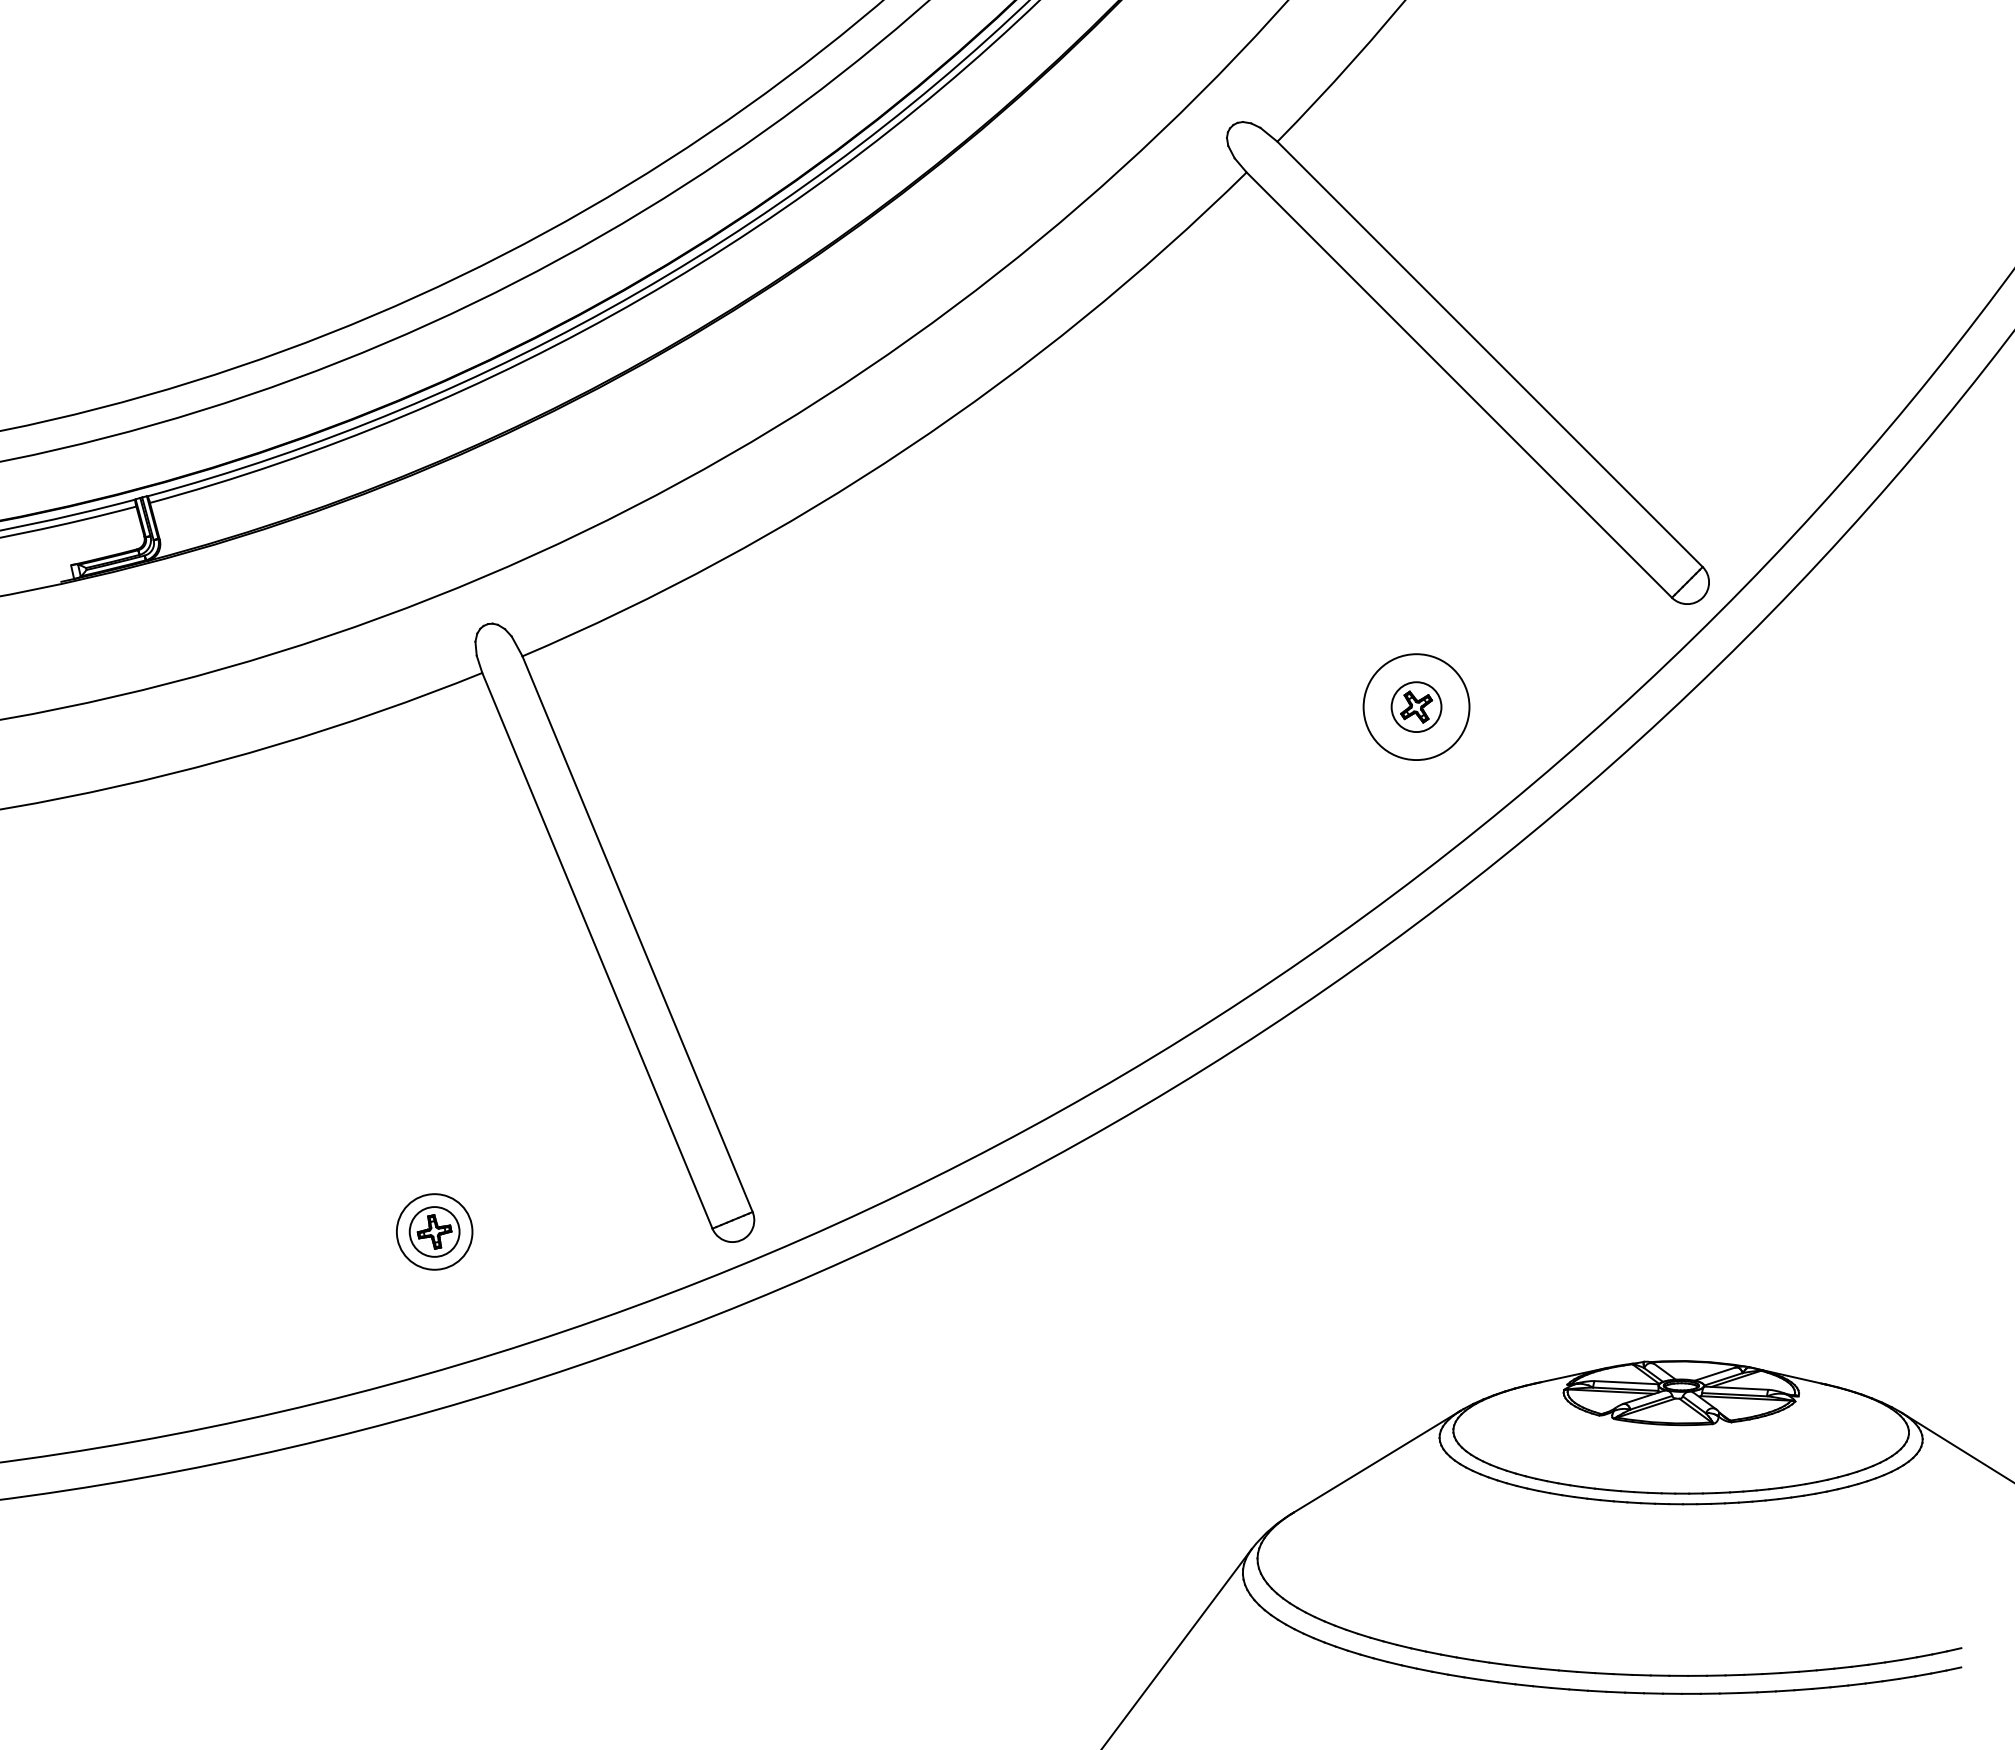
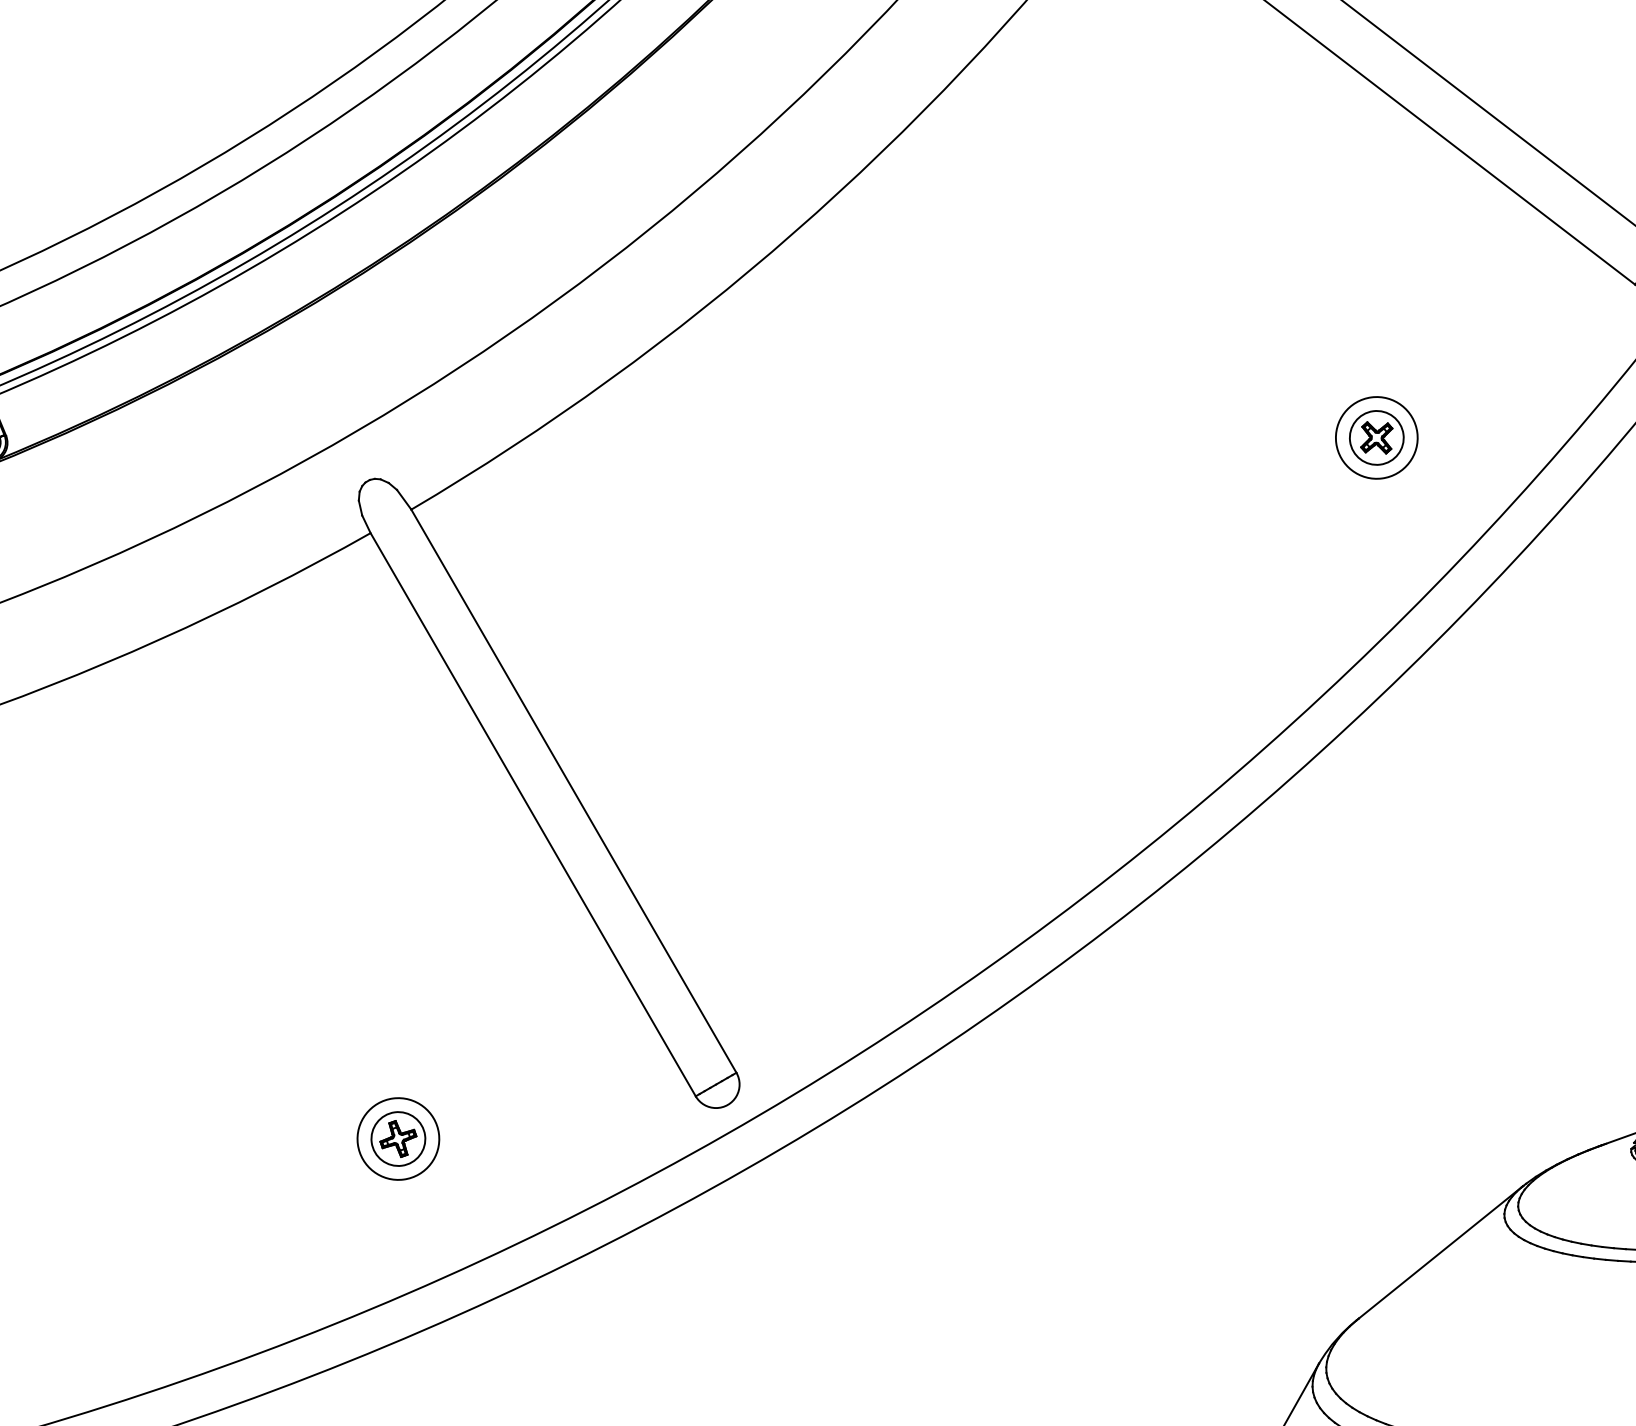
circle: (1416, 706) -> (1376, 437), size x0.71

